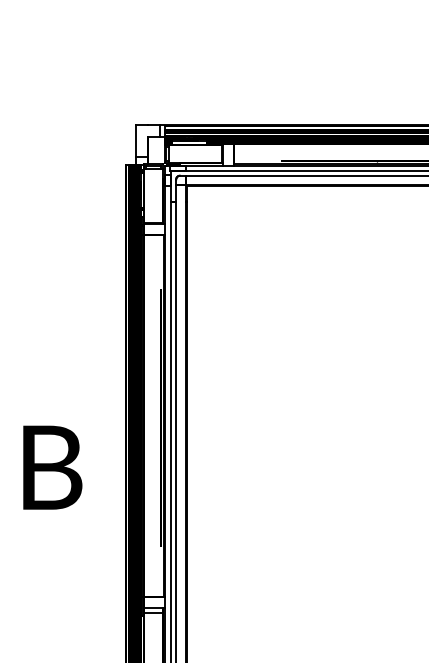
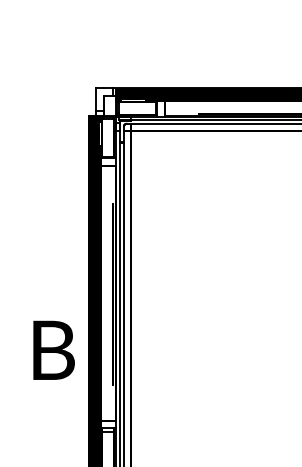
text: (51, 466) -> (53, 349), moved

